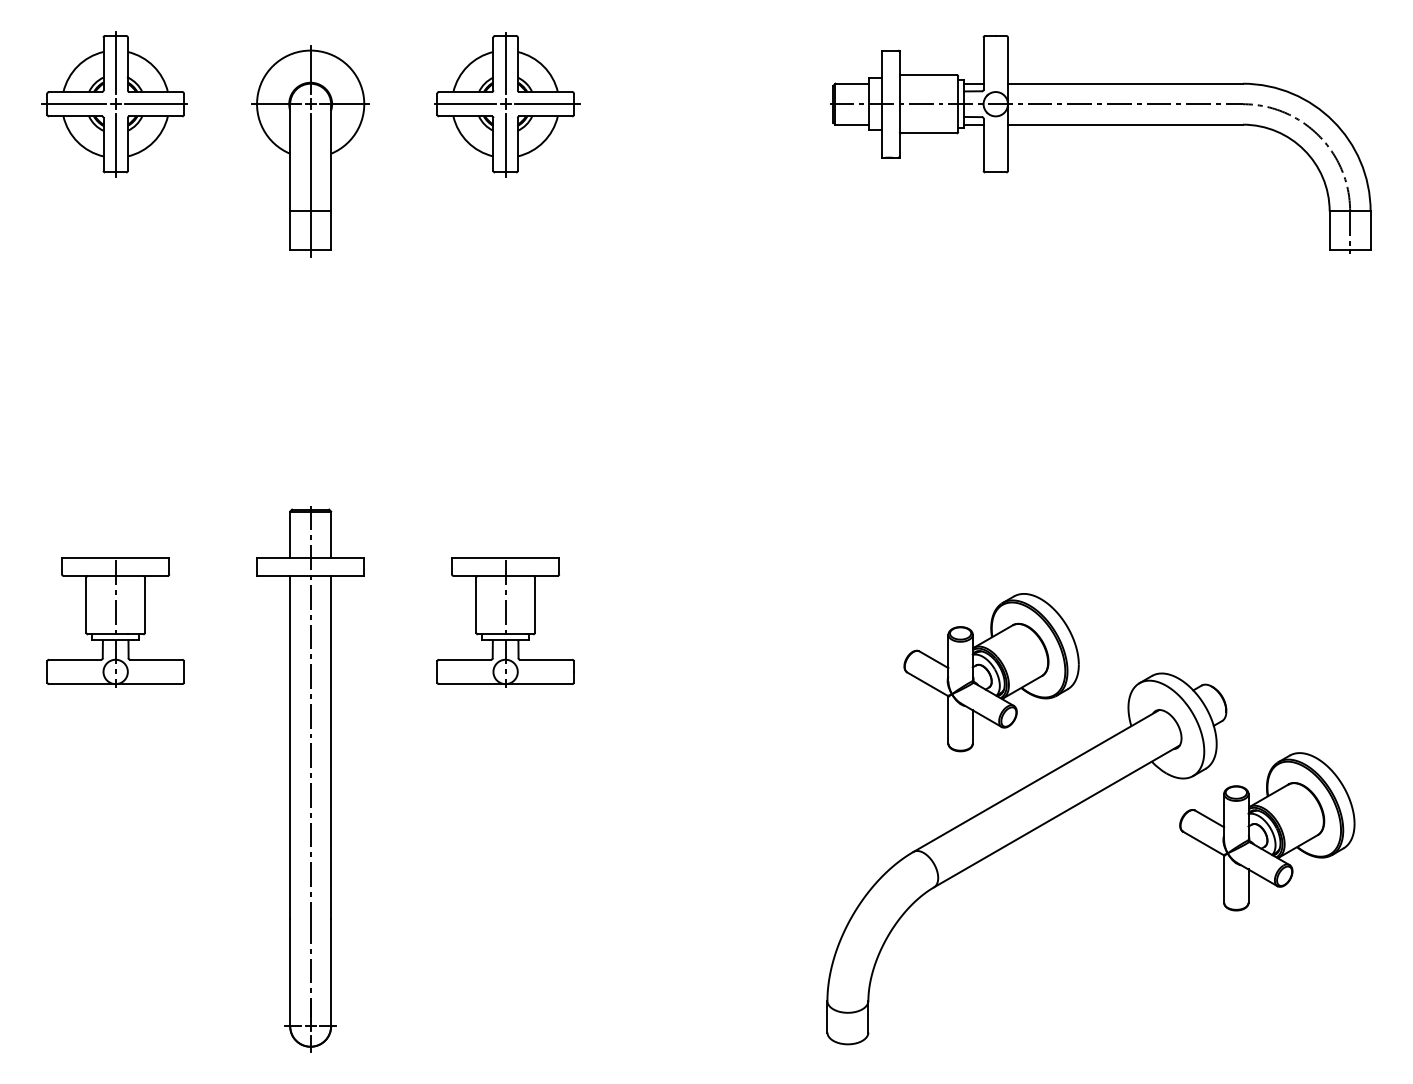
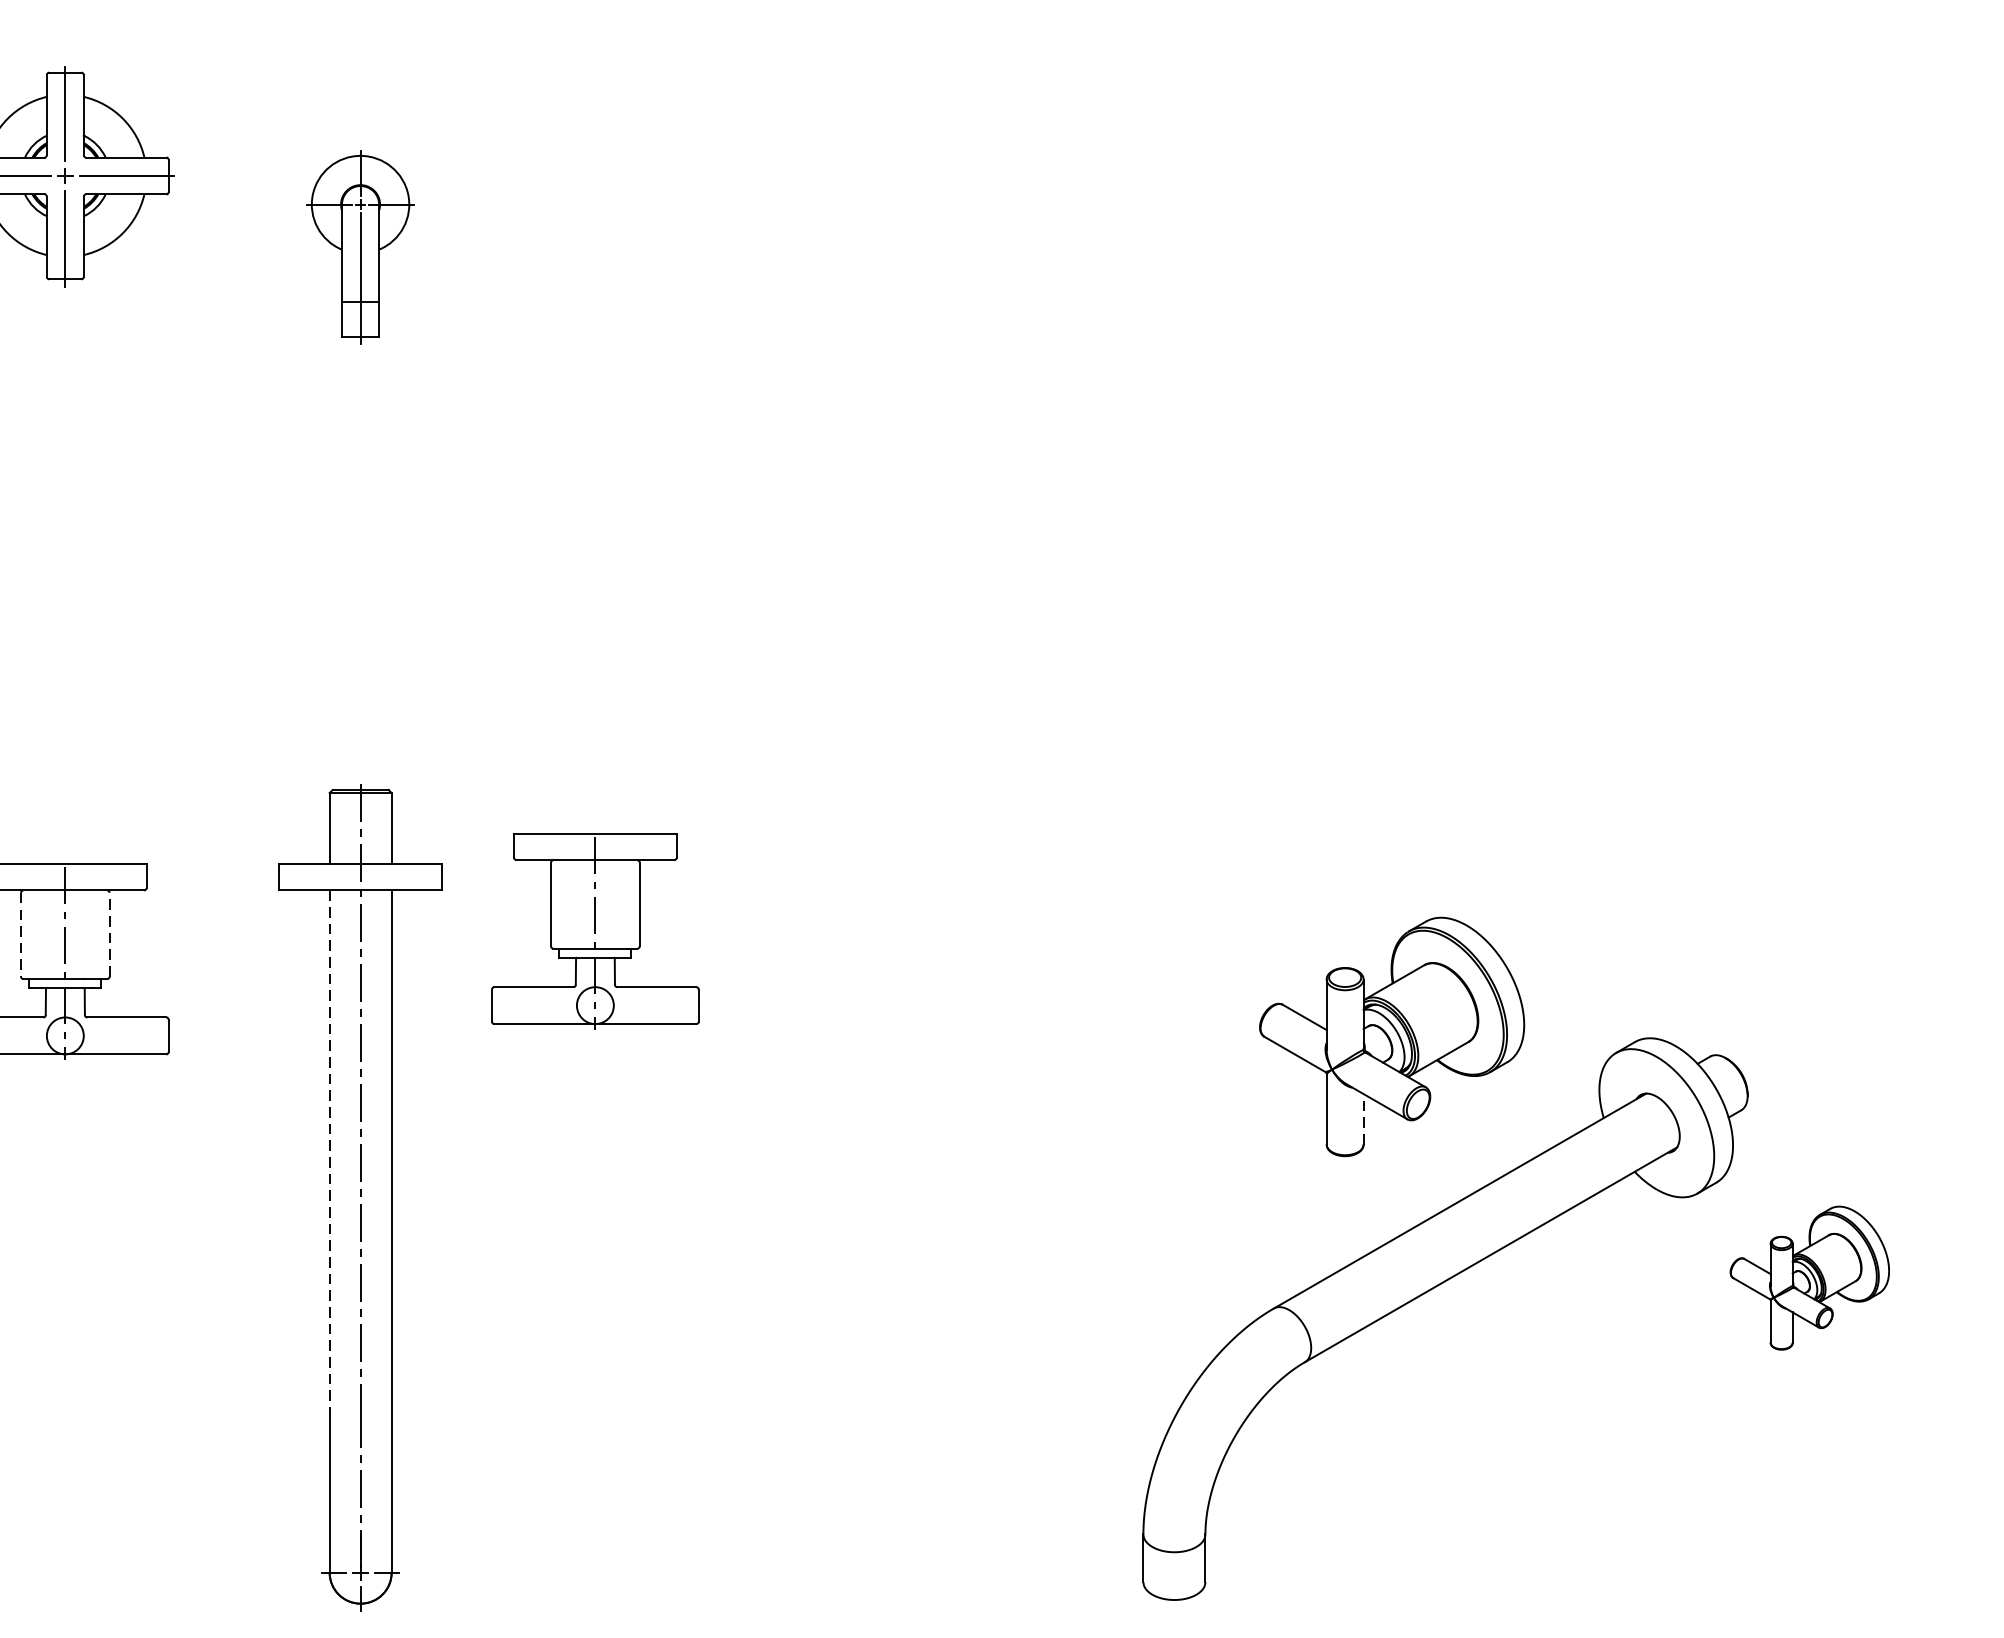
part: (507, 104) -> (658, 176), removed
part: (1100, 125) -> (1557, 208), removed
part: (310, 151) -> (360, 247), size x0.6
line: (86, 605) -> (21, 935), solid -> dashed
line: (144, 605) -> (108, 935), solid -> dashed
part: (505, 622) -> (595, 930), moved
line: (972, 726) -> (1363, 1118), solid -> dashed
line: (290, 747) -> (330, 1150), solid -> dashed
part: (1267, 831) -> (1809, 1277), size x0.6

